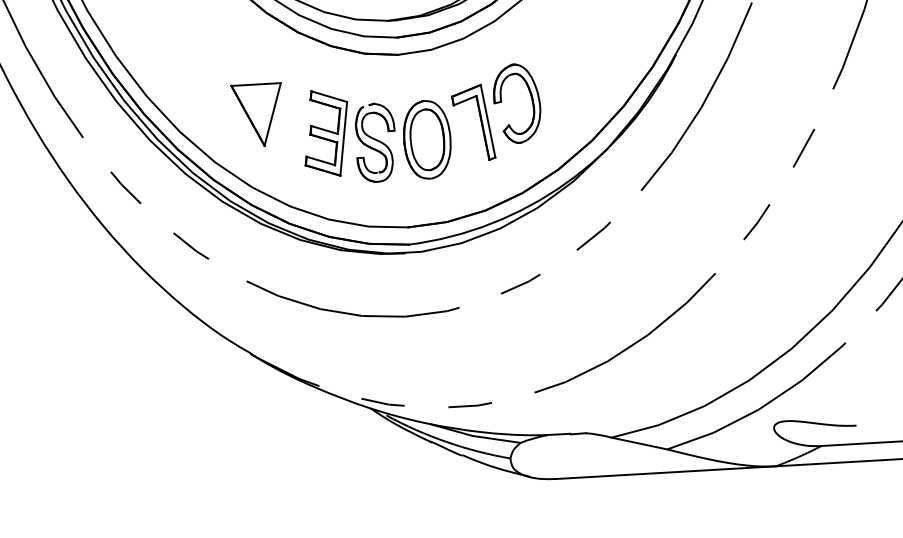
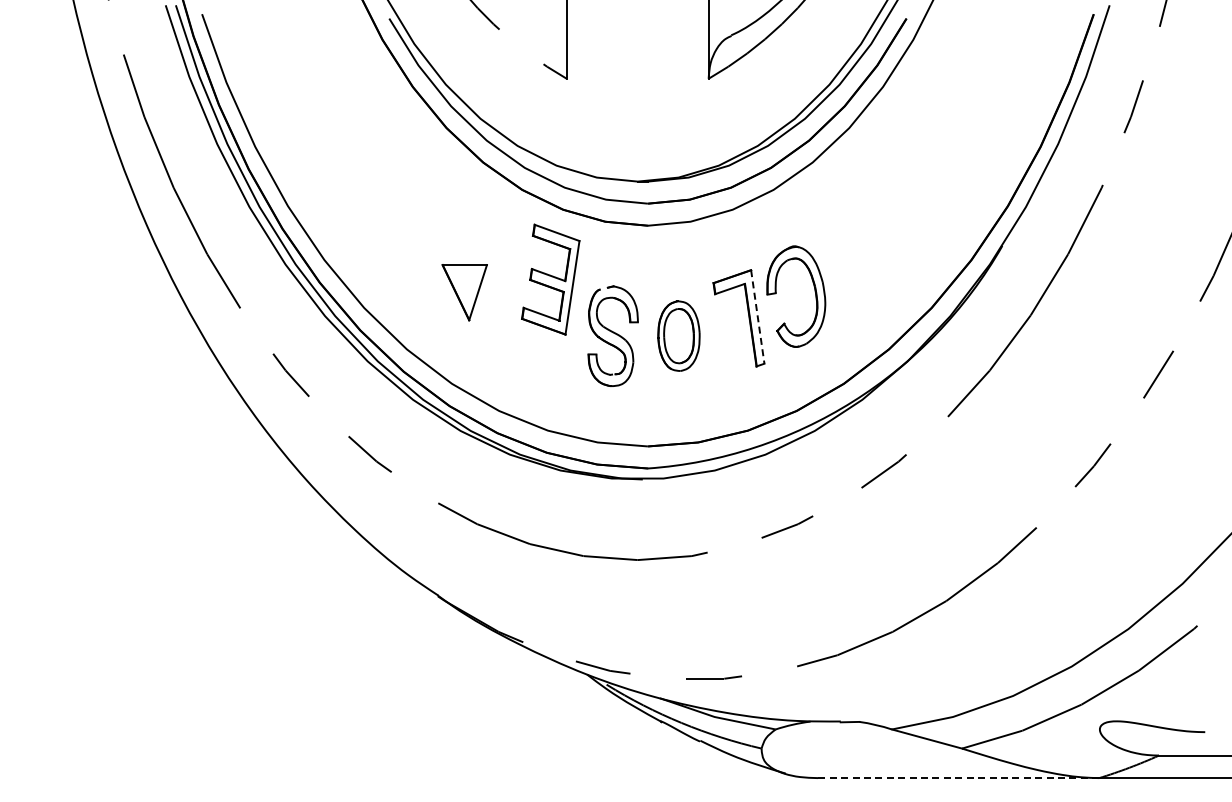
part: (257, 115) -> (464, 292), size x0.7
line: (487, 121) -> (757, 317), solid -> dashed
part: (326, 133) -> (550, 279), moved
part: (426, 139) -> (678, 335), size x0.7
line: (665, 472) -> (958, 778), solid -> dashed

